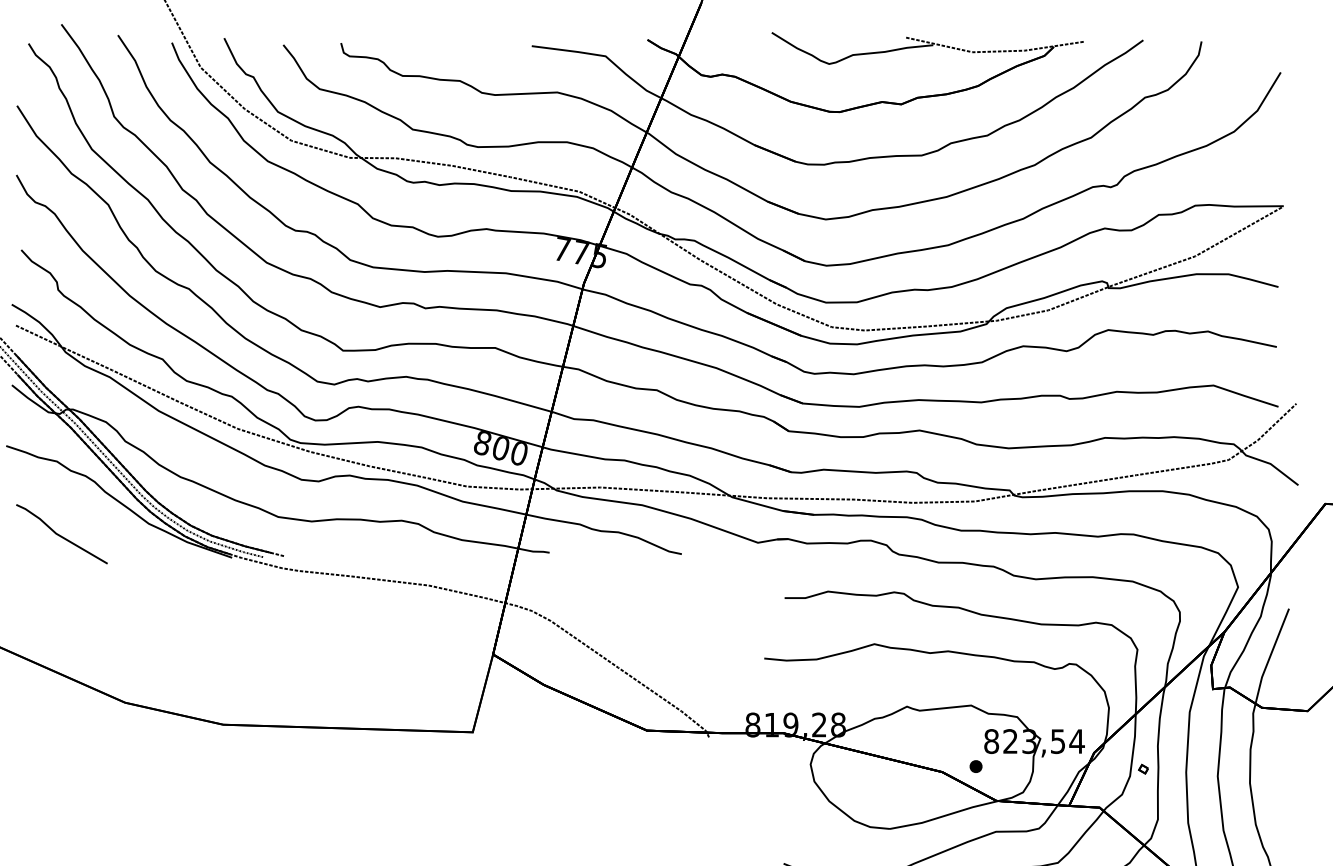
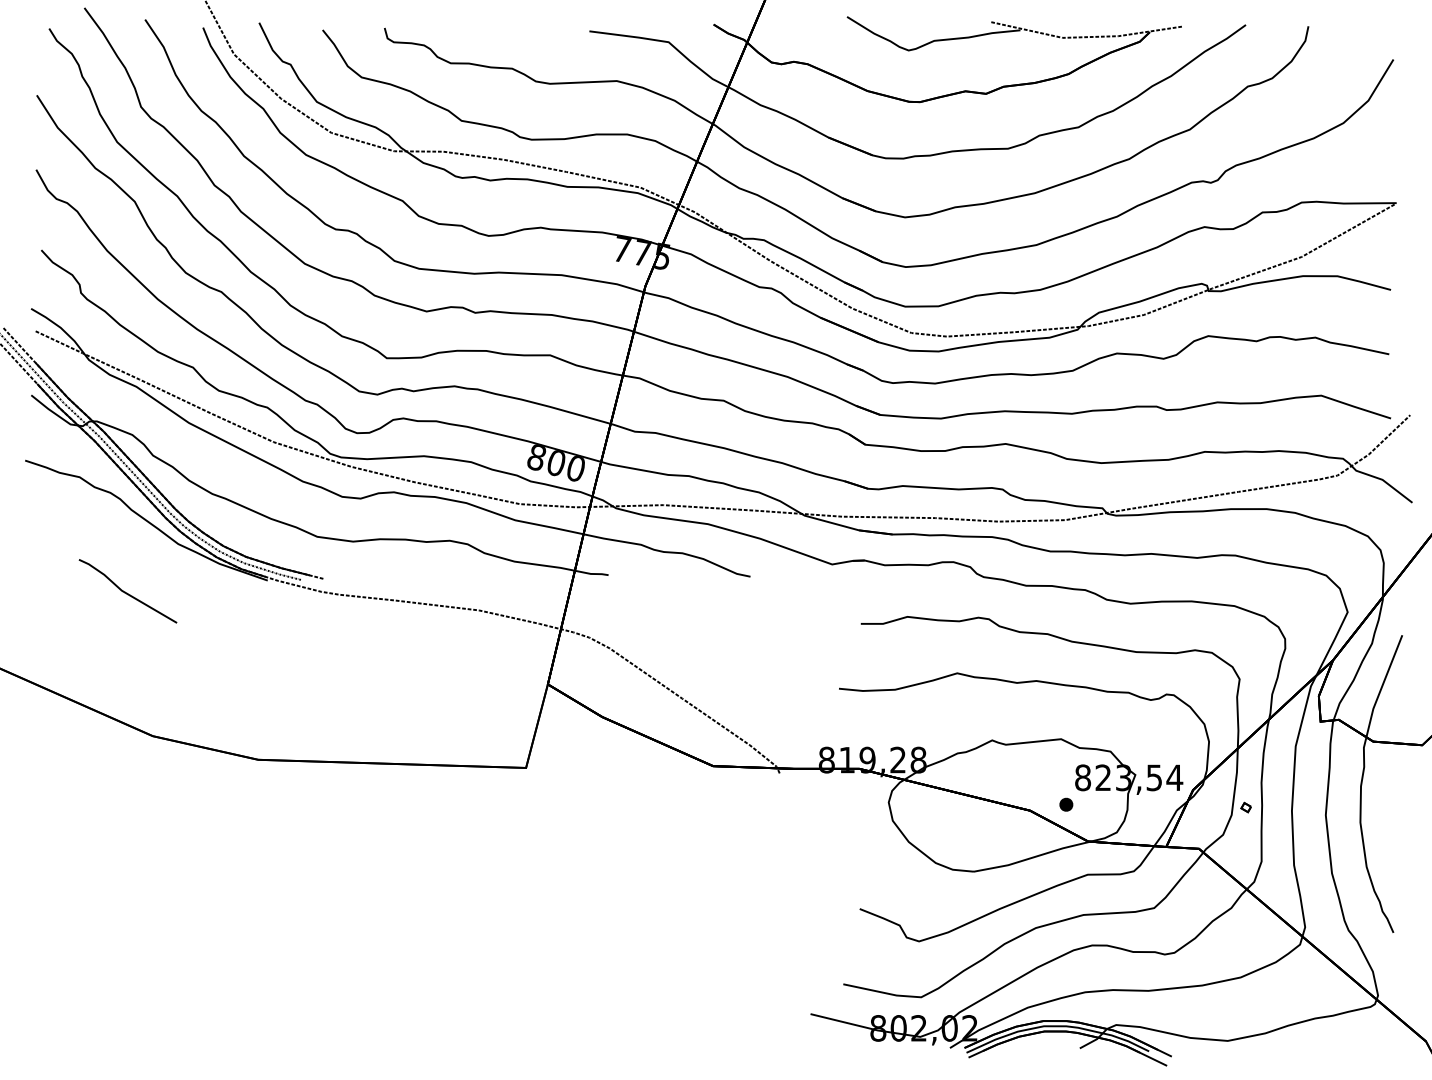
part: (61, 534) -> (127, 591), moved

